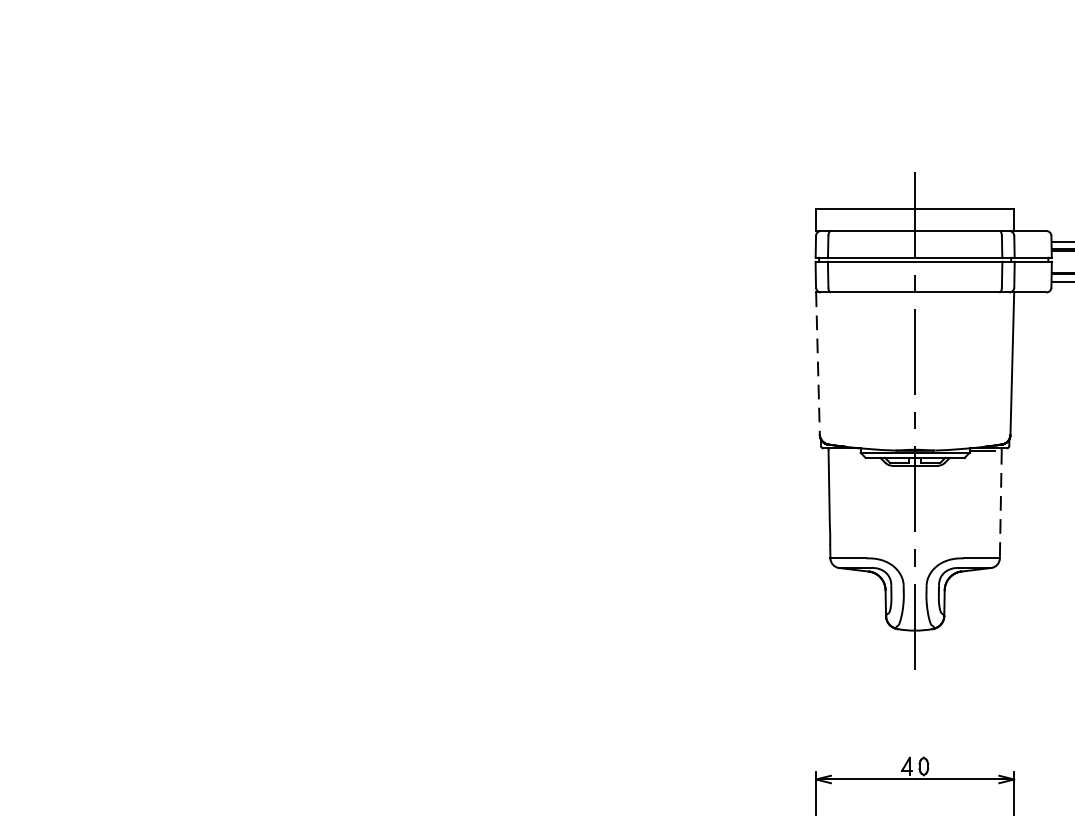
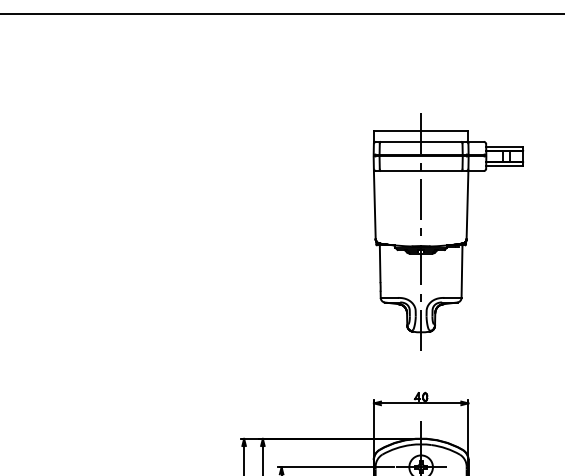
line: (817, 364) -> (374, 205), dashed -> solid
line: (1001, 505) -> (462, 272), dashed -> solid

